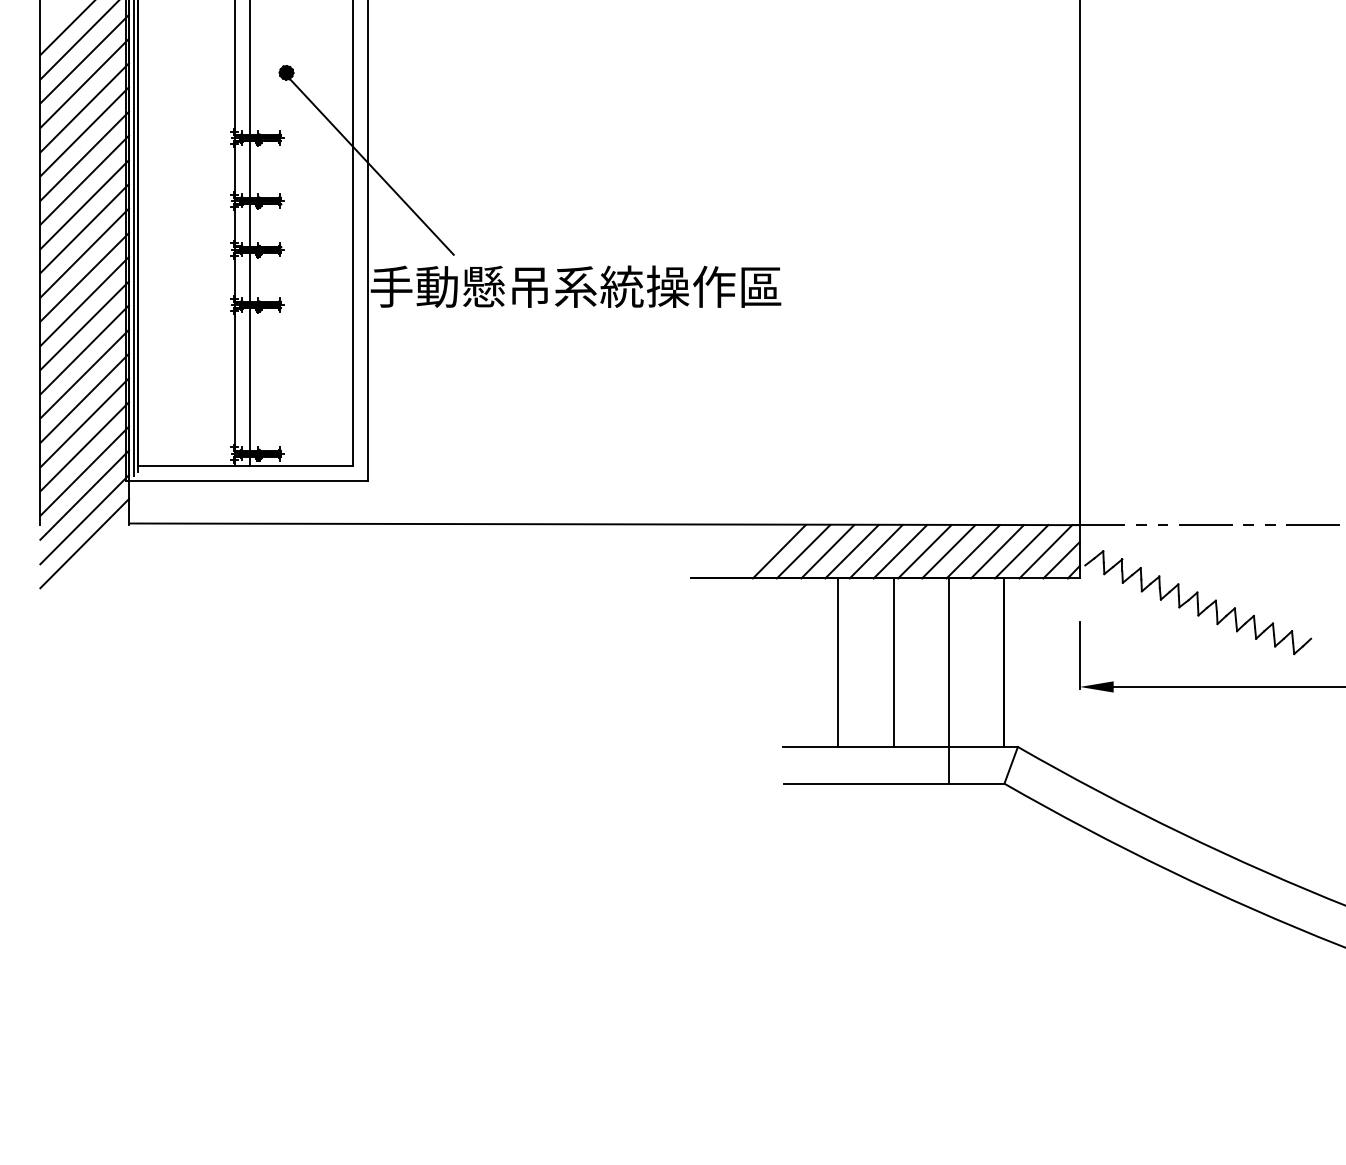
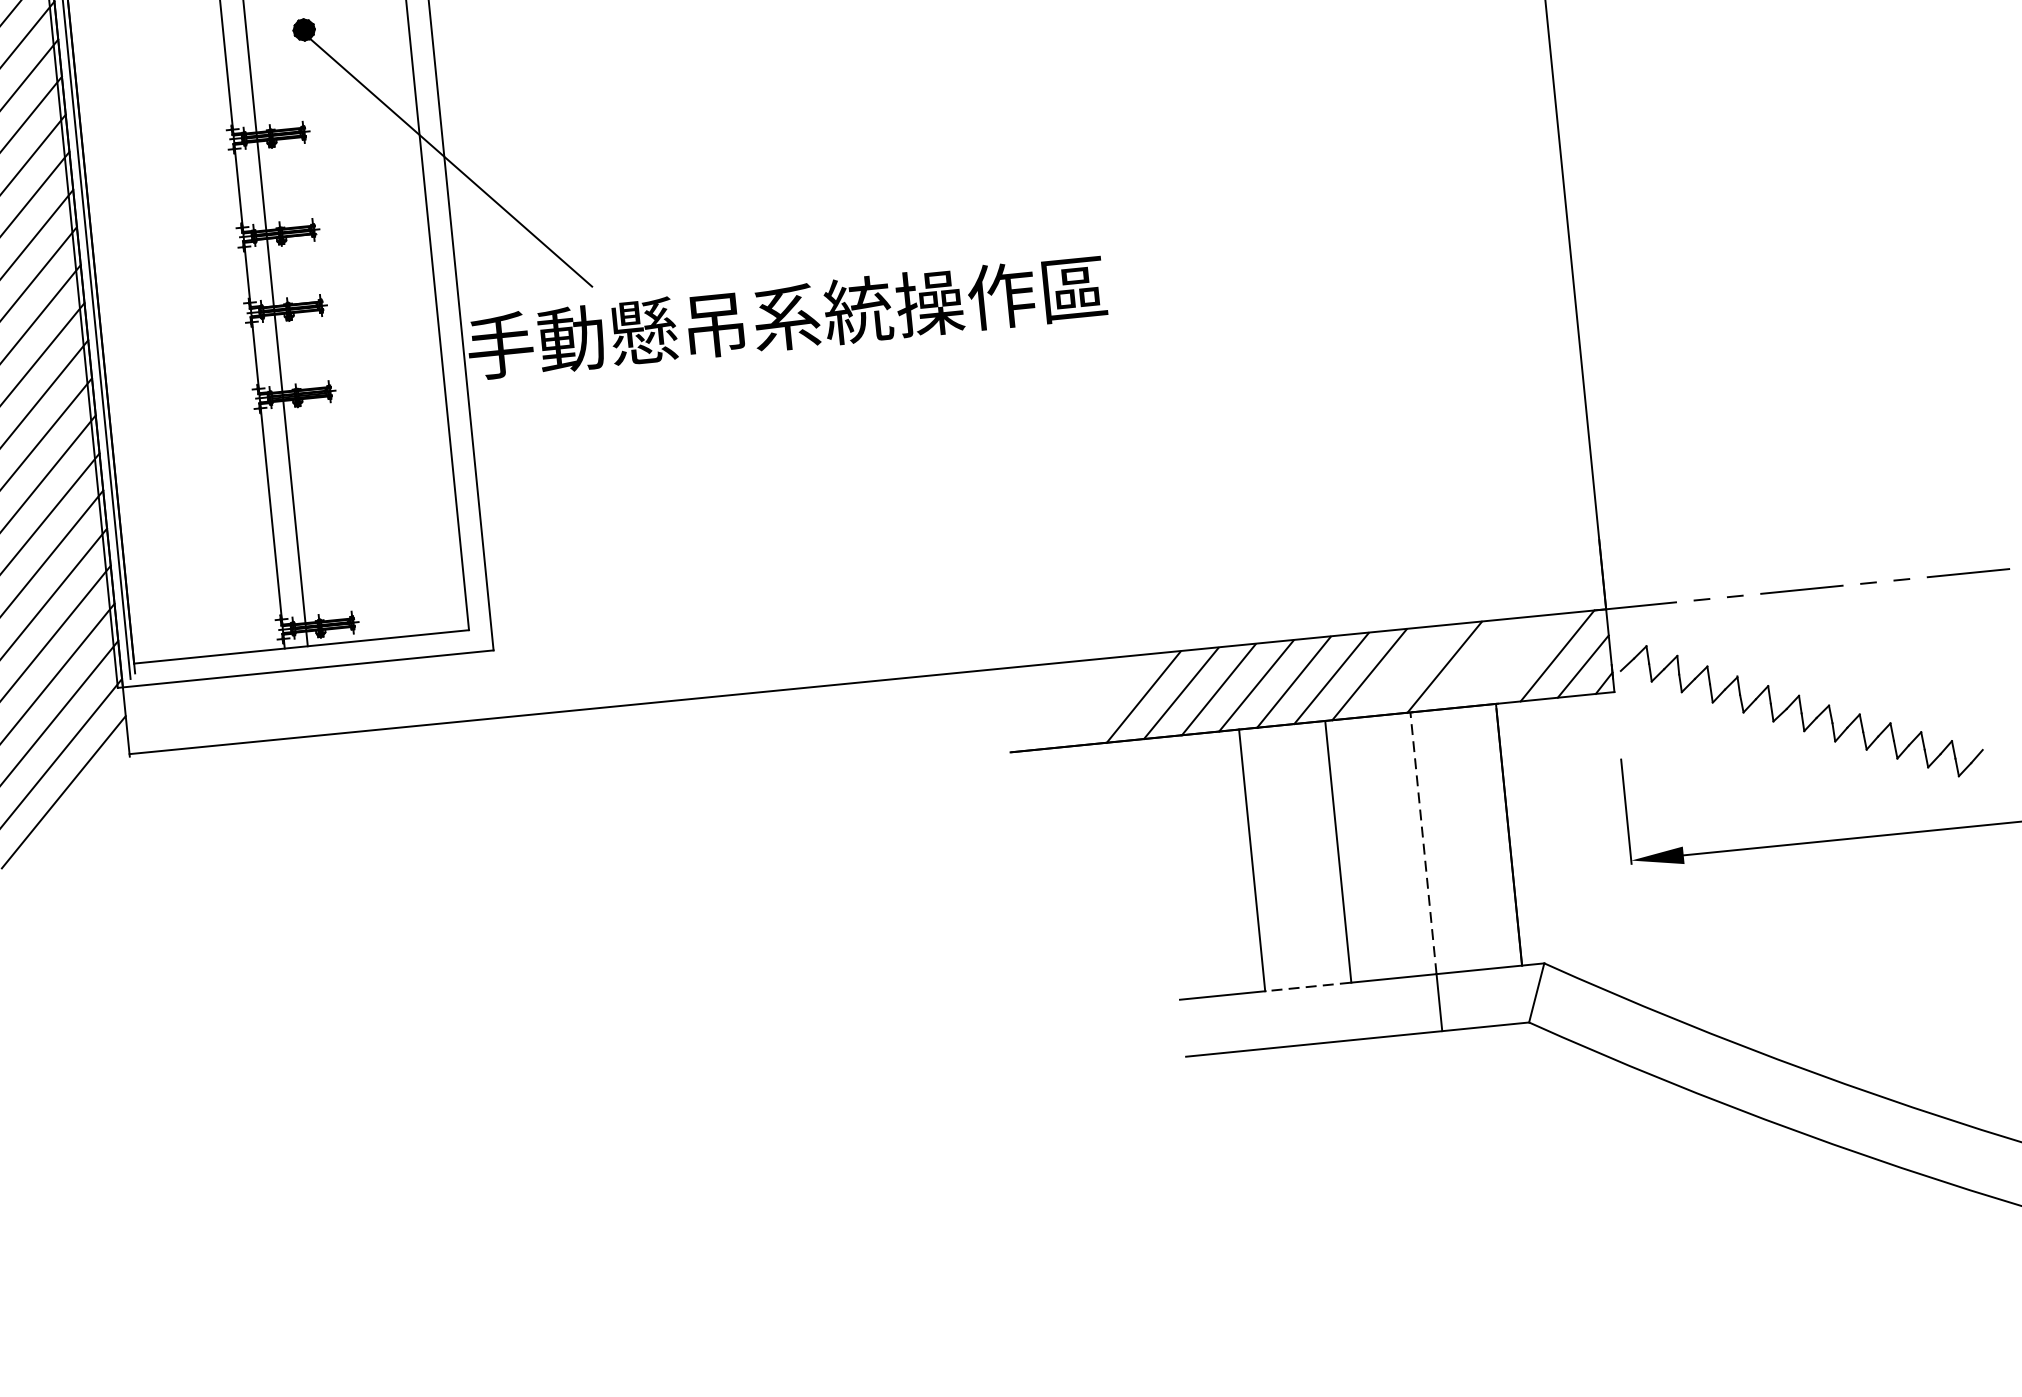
line: (948, 551) -> (1406, 670), removed
line: (997, 551) -> (1482, 663), removed
line: (1021, 551) -> (1519, 659), removed
line: (948, 662) -> (1423, 842), solid -> dashed
line: (865, 746) -> (1307, 986), solid -> dashed

